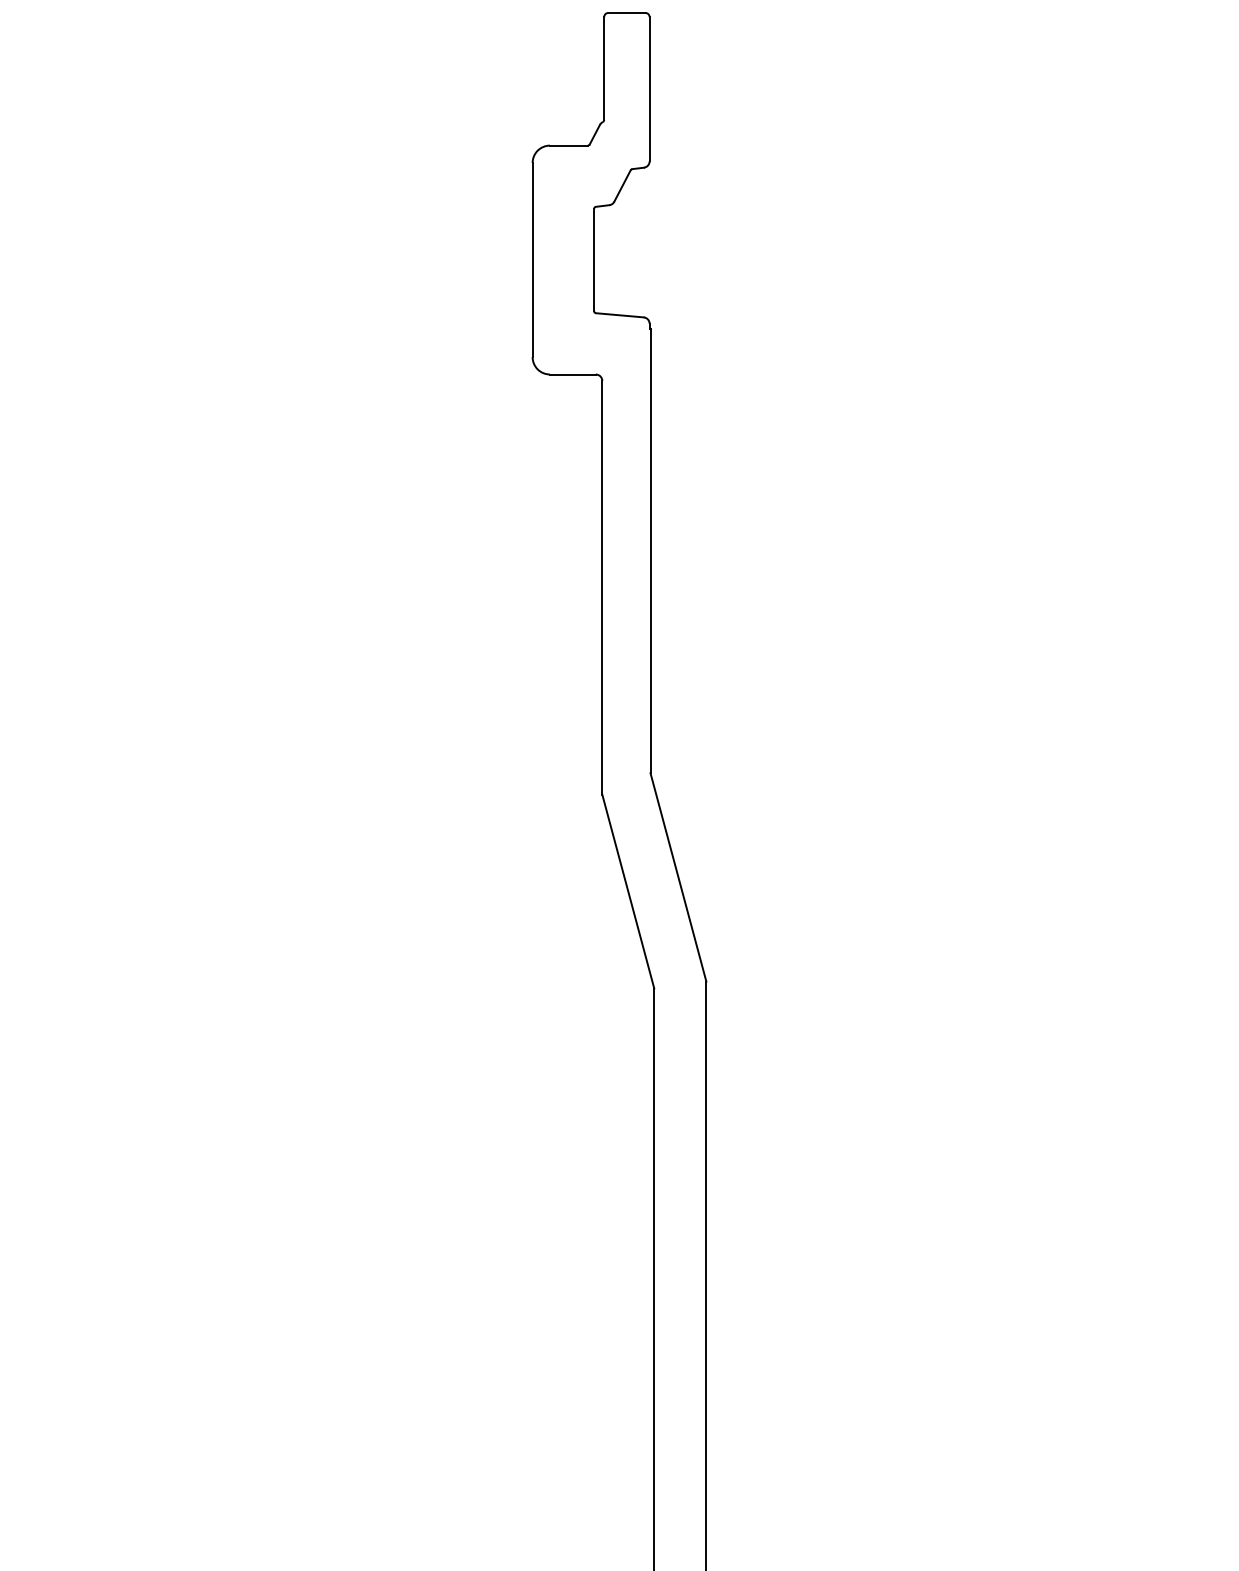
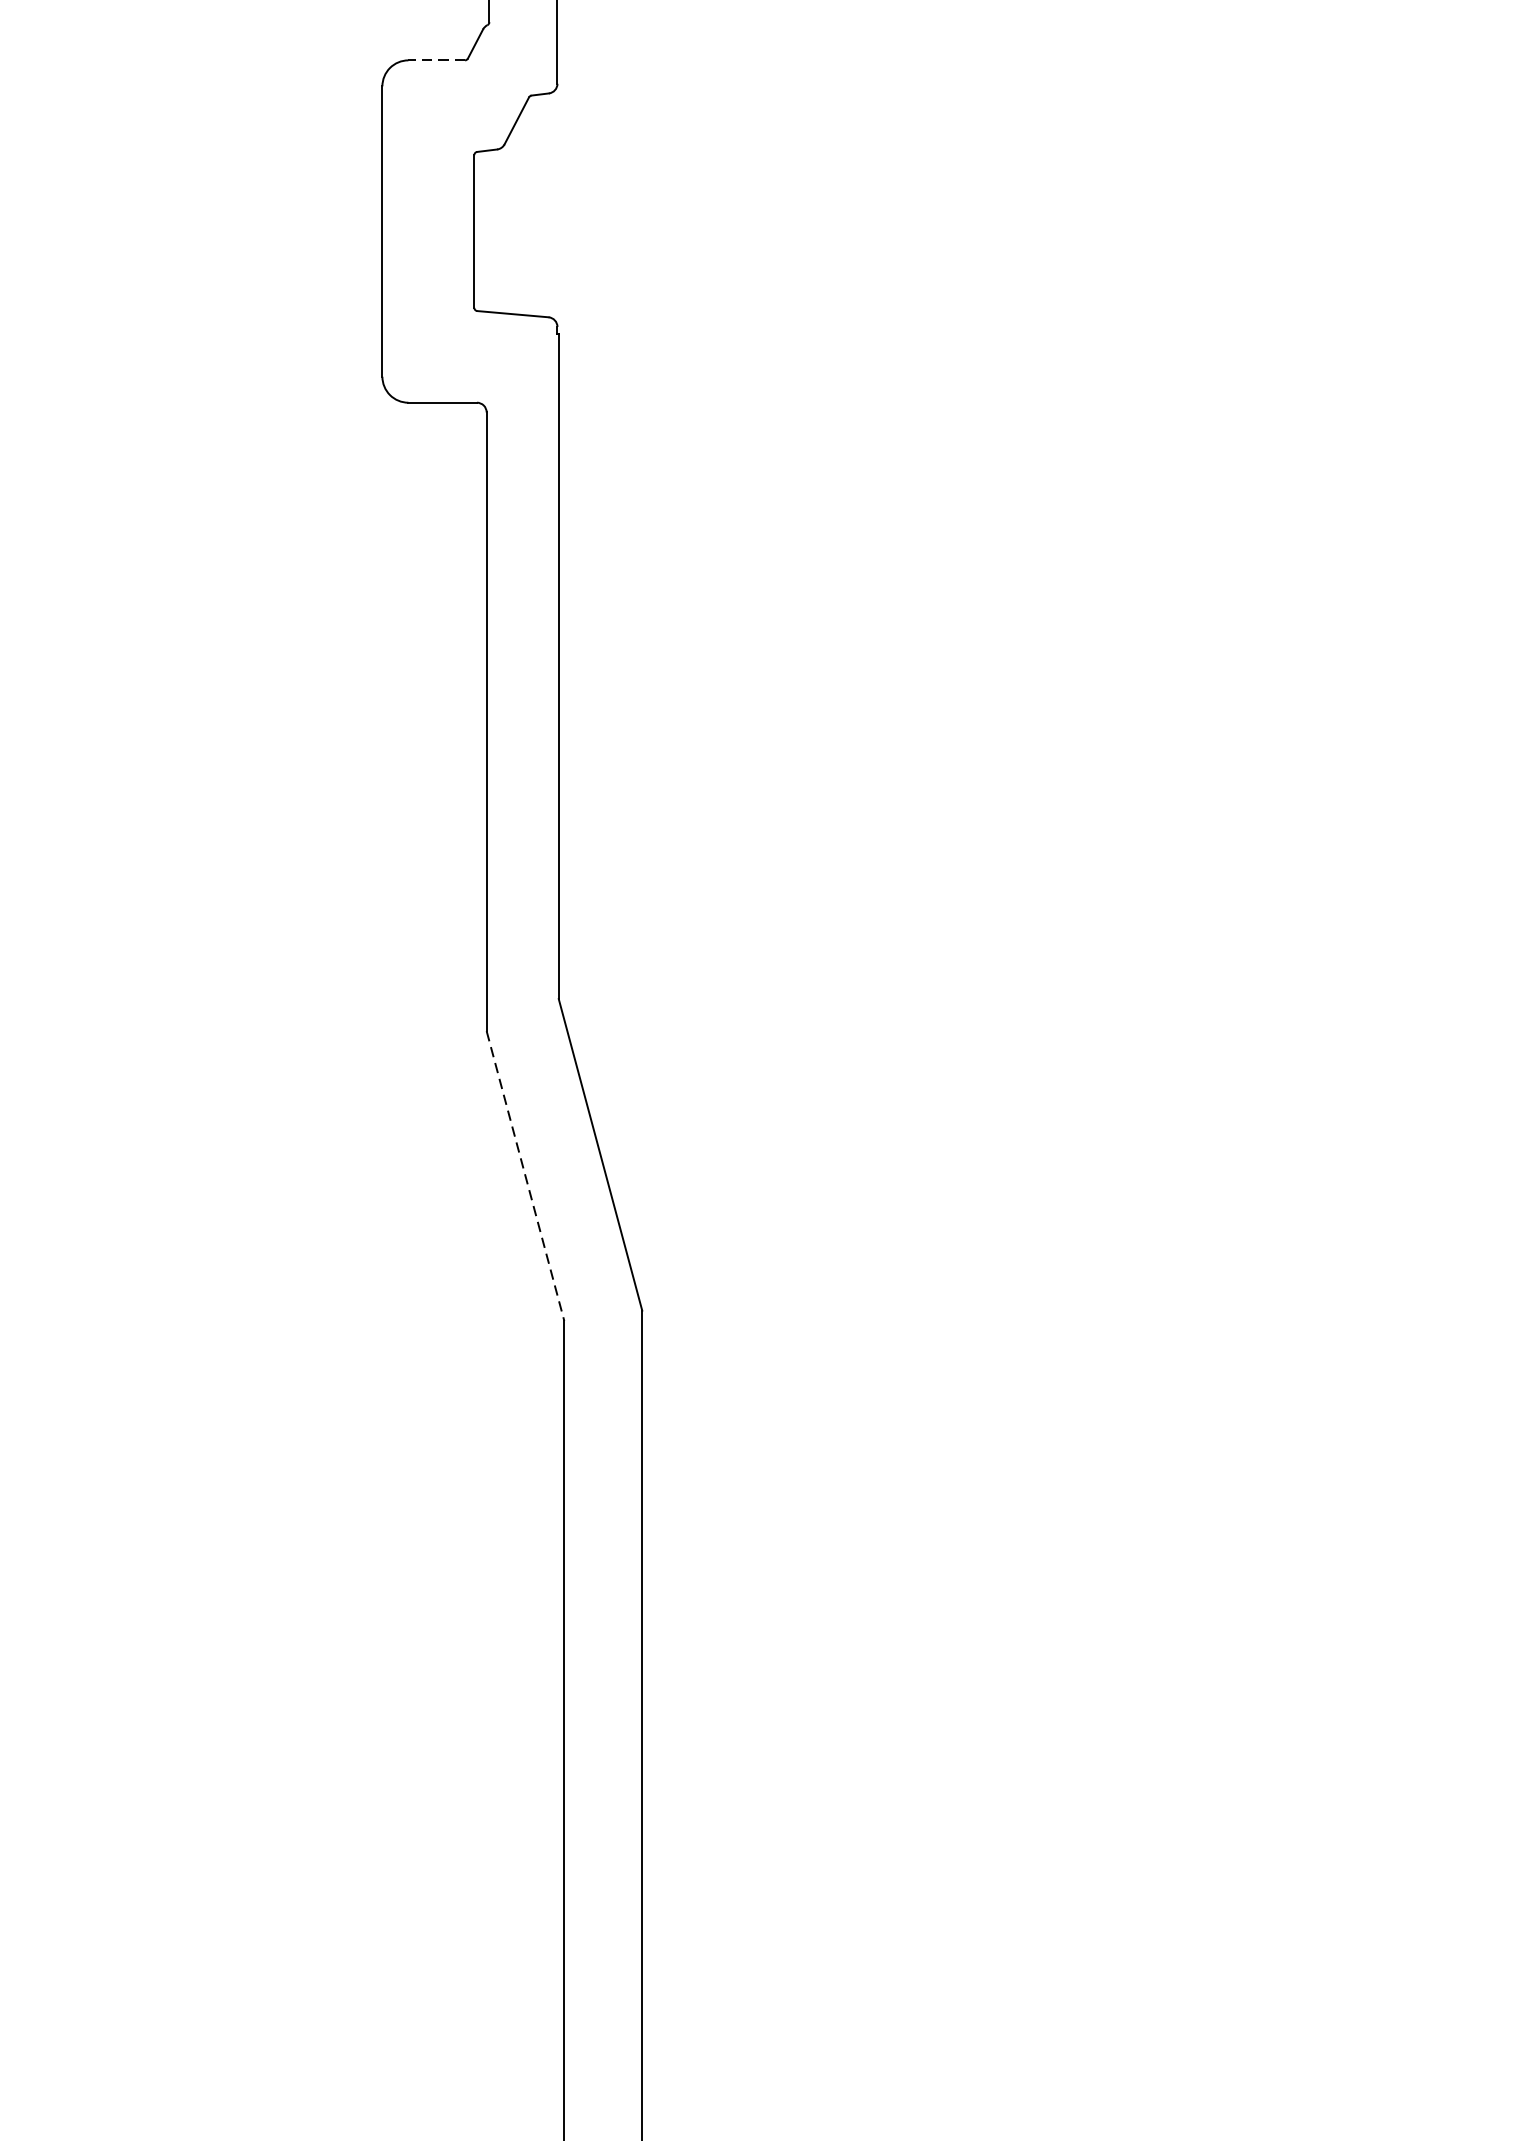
line: (568, 145) -> (436, 60), solid -> dashed
line: (628, 892) -> (525, 1177), solid -> dashed

